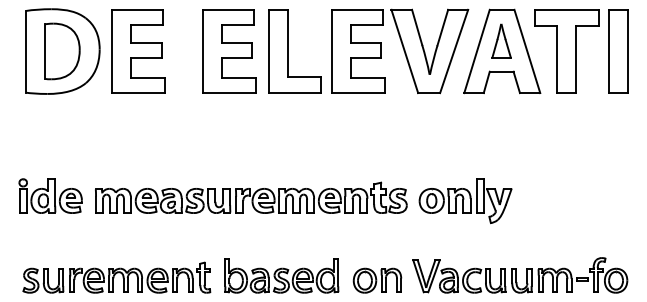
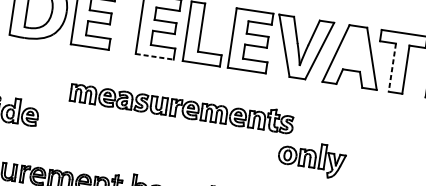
part: (501, 40) -> (354, 48), removed
line: (557, 59) -> (392, 67), solid -> dashed
line: (229, 93) -> (154, 57), solid -> dashed
part: (251, 197) -> (182, 106), moved

